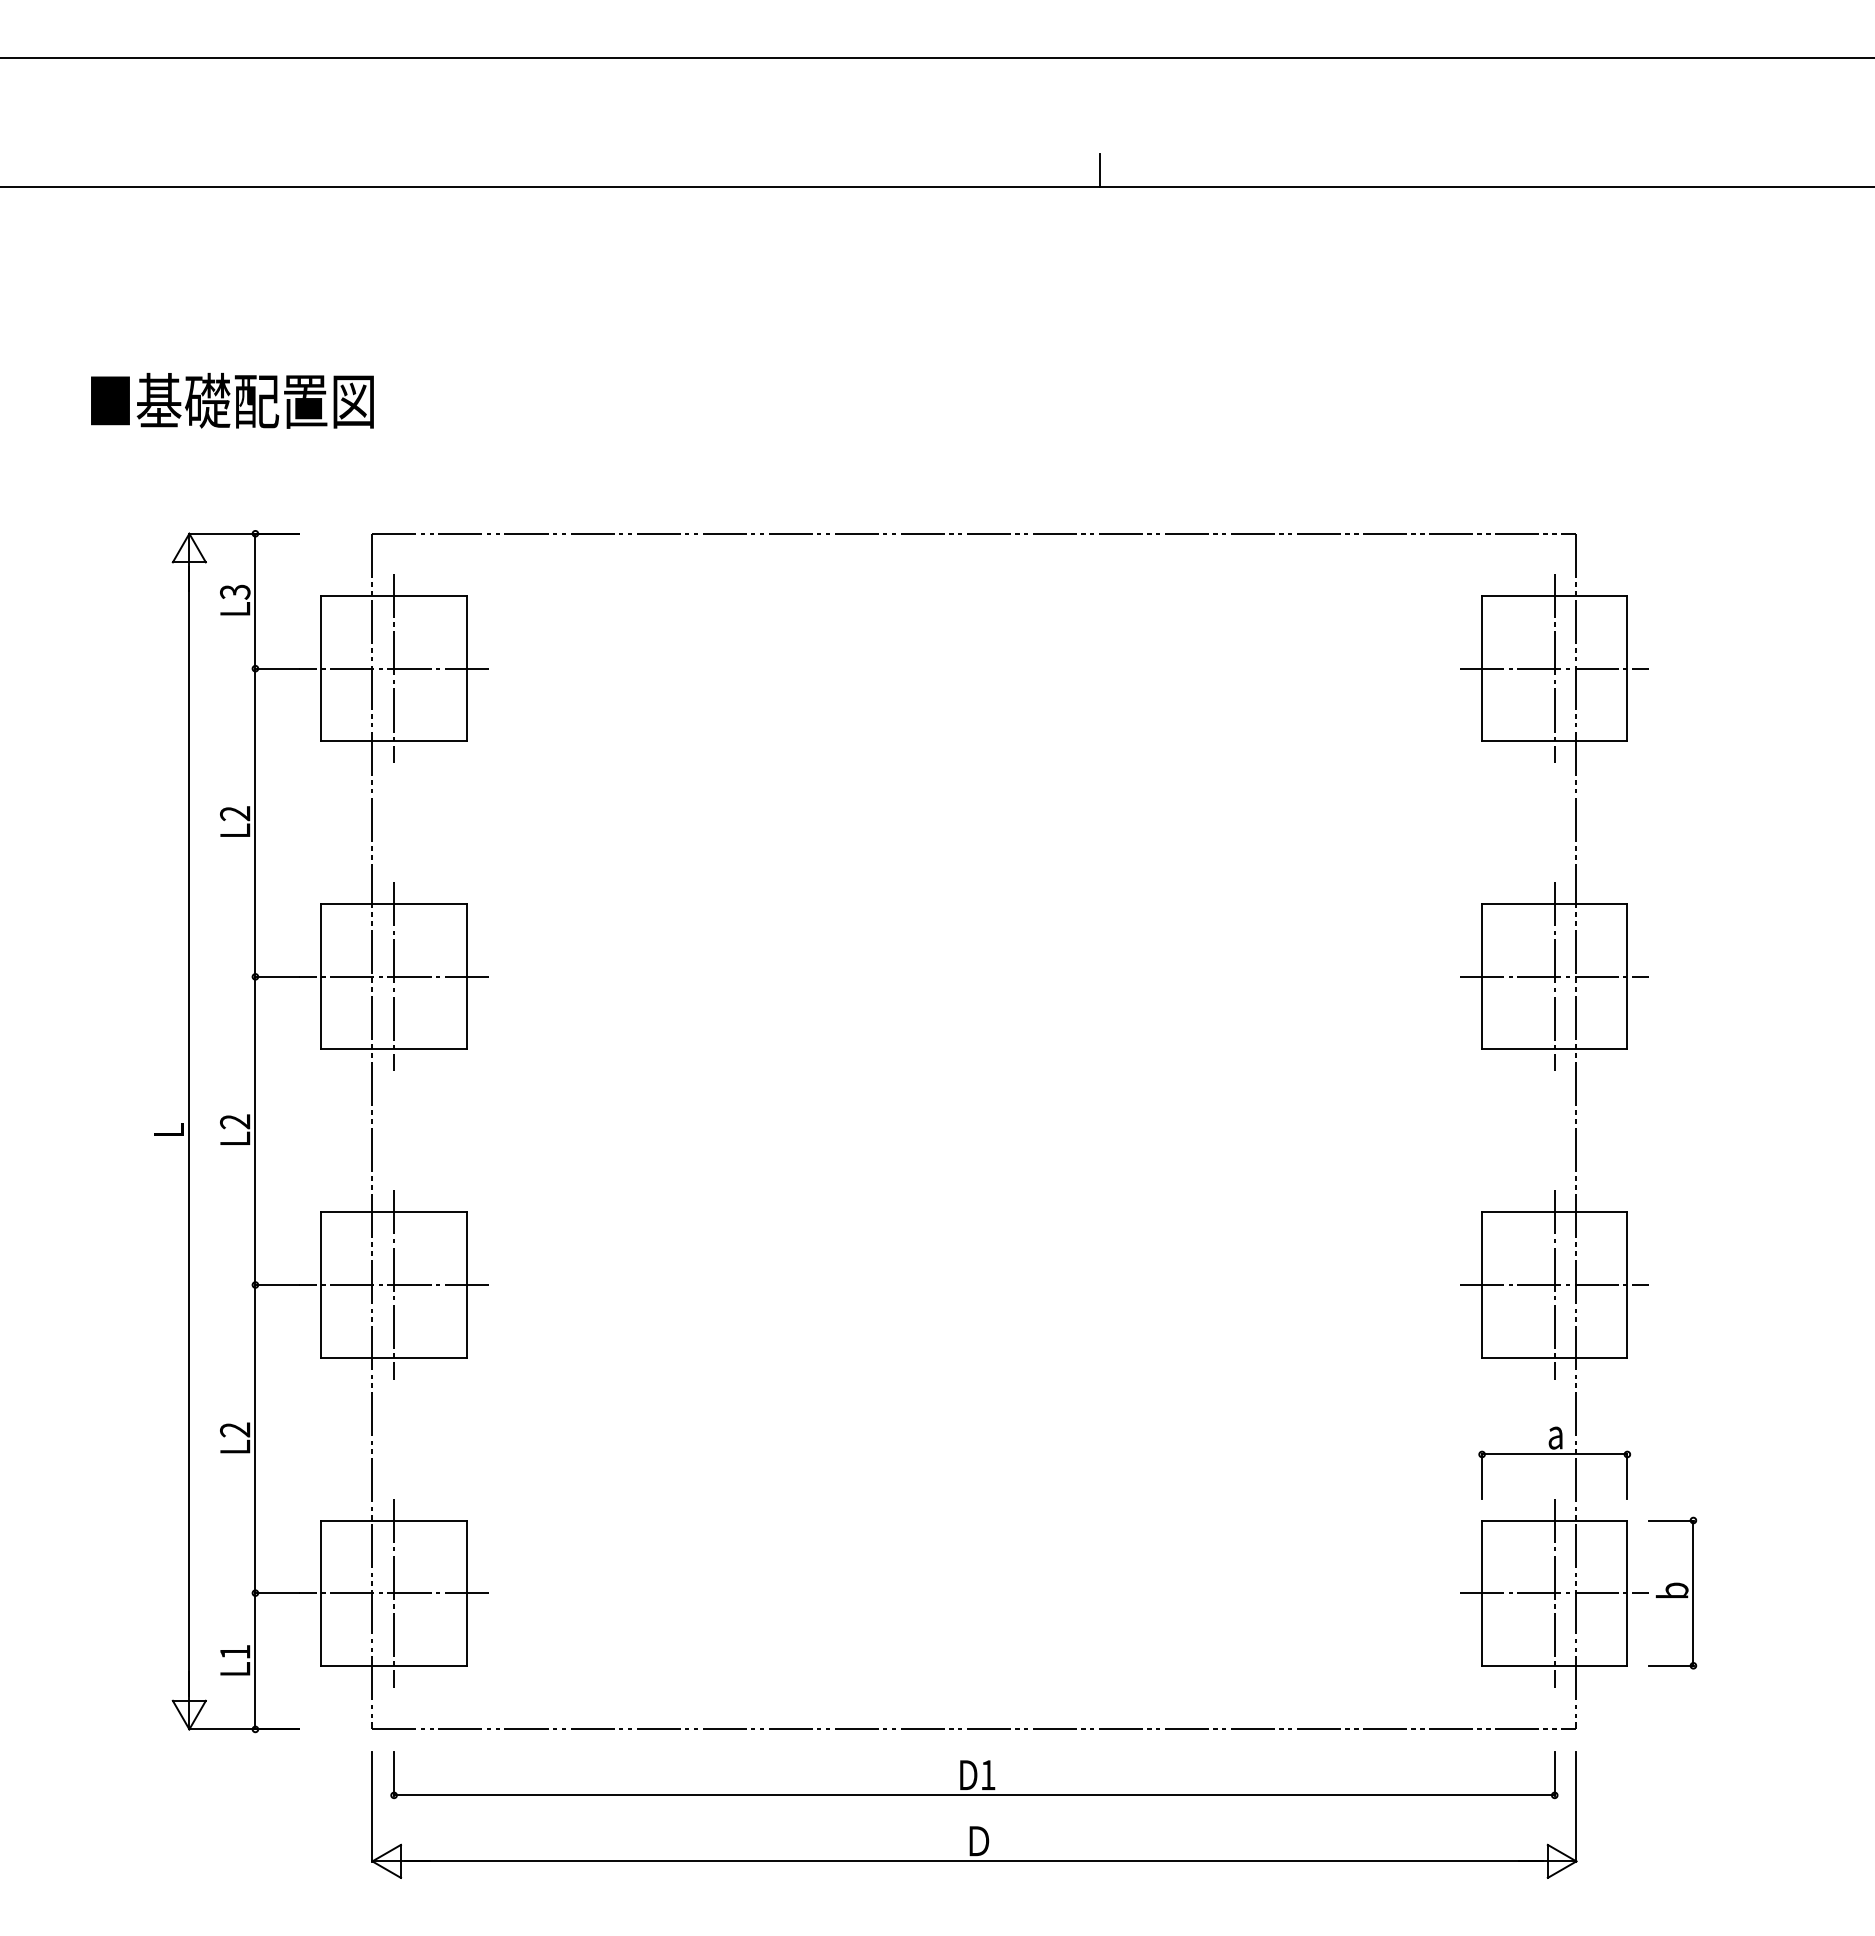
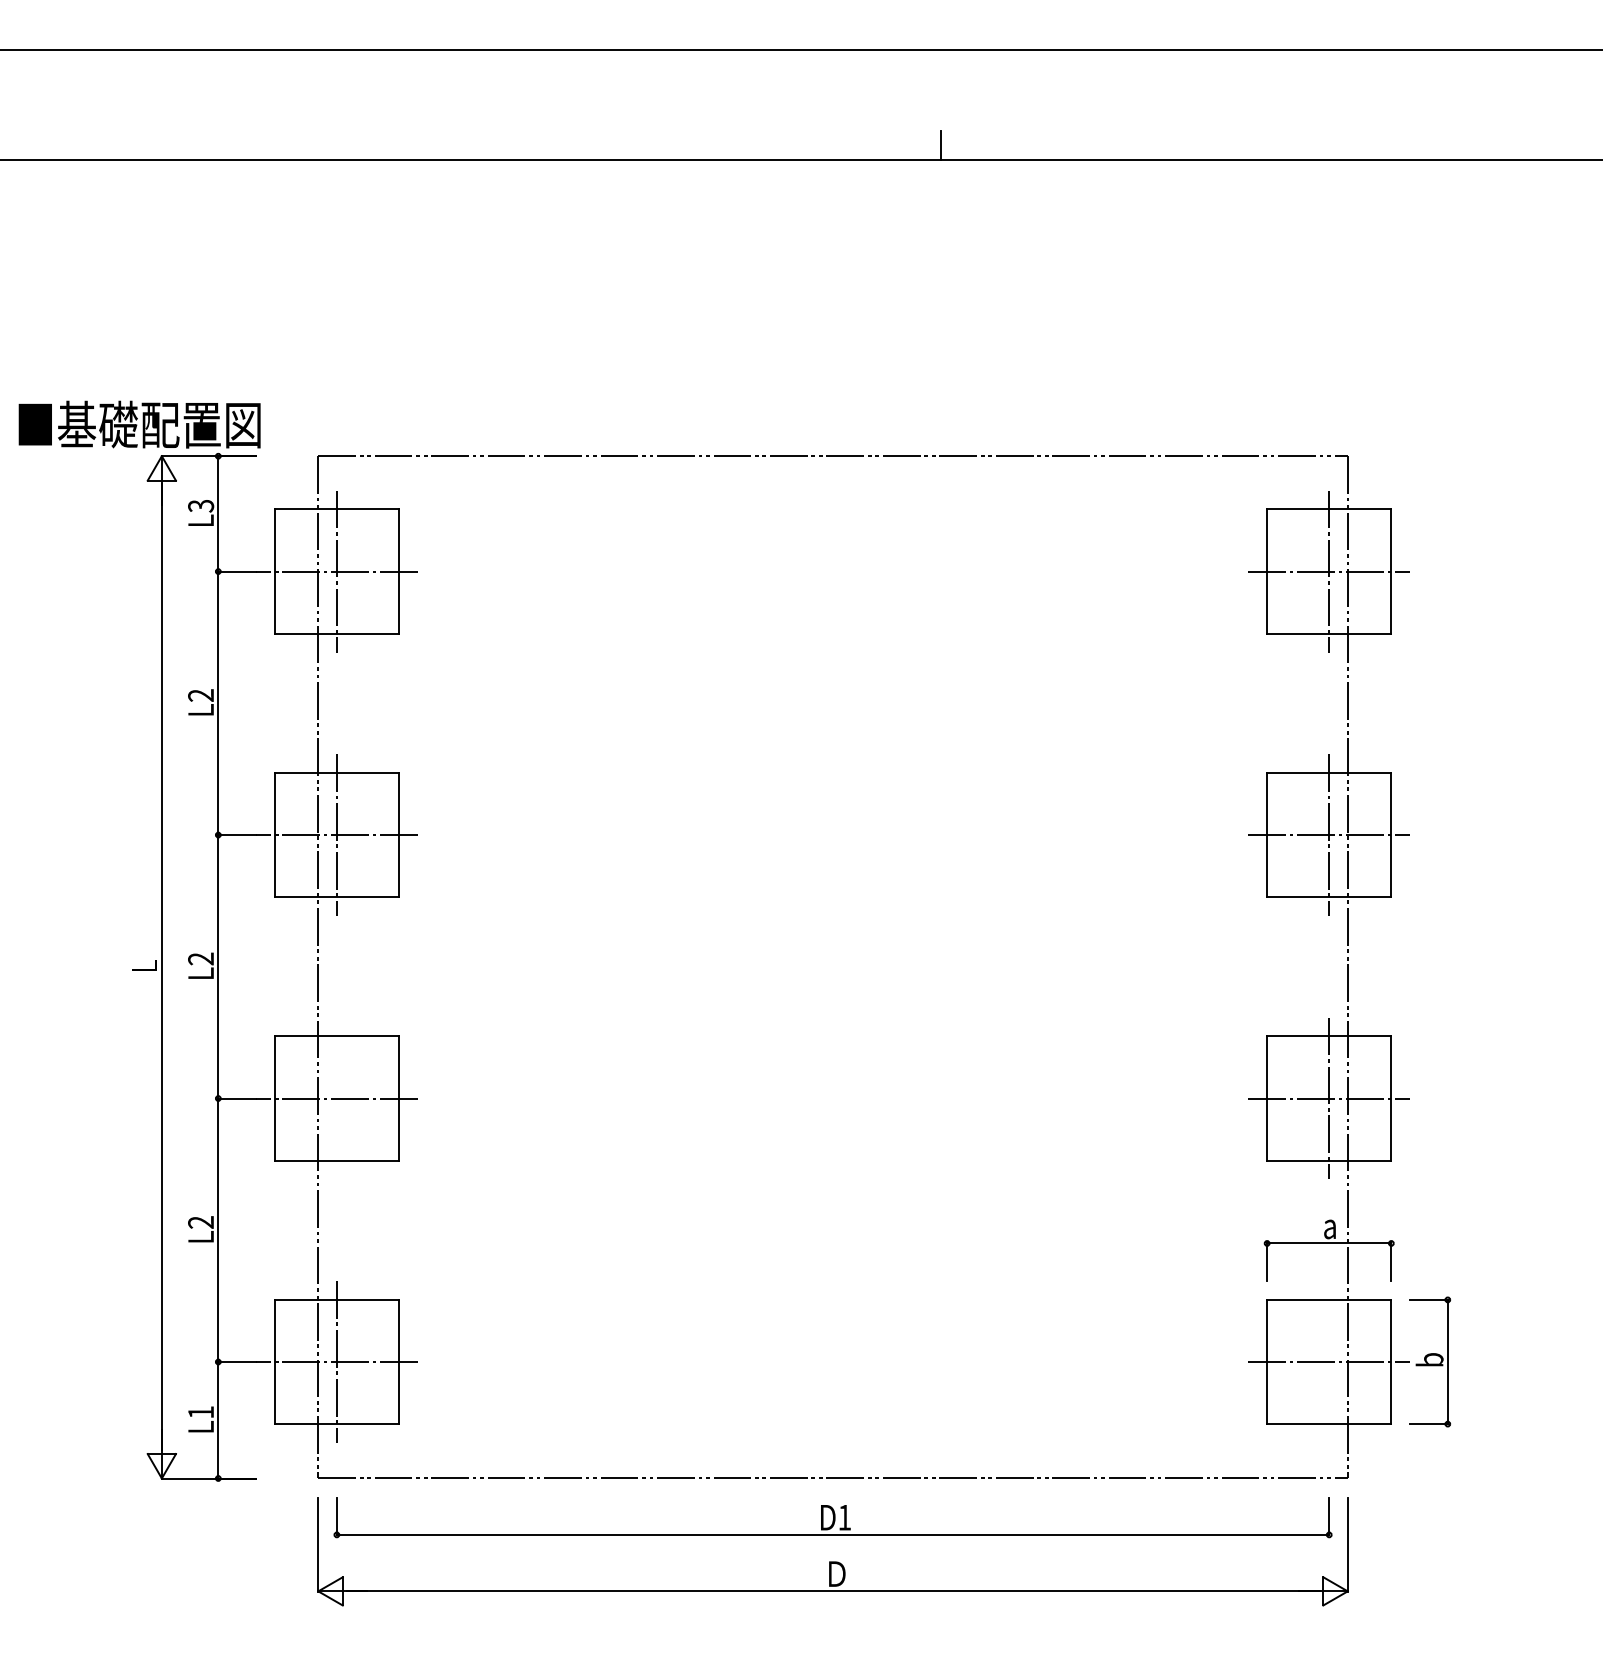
text: (232, 400) -> (139, 424), moved
line: (394, 1284) -> (337, 1098), removed
line: (1554, 1592) -> (1329, 1361), removed

